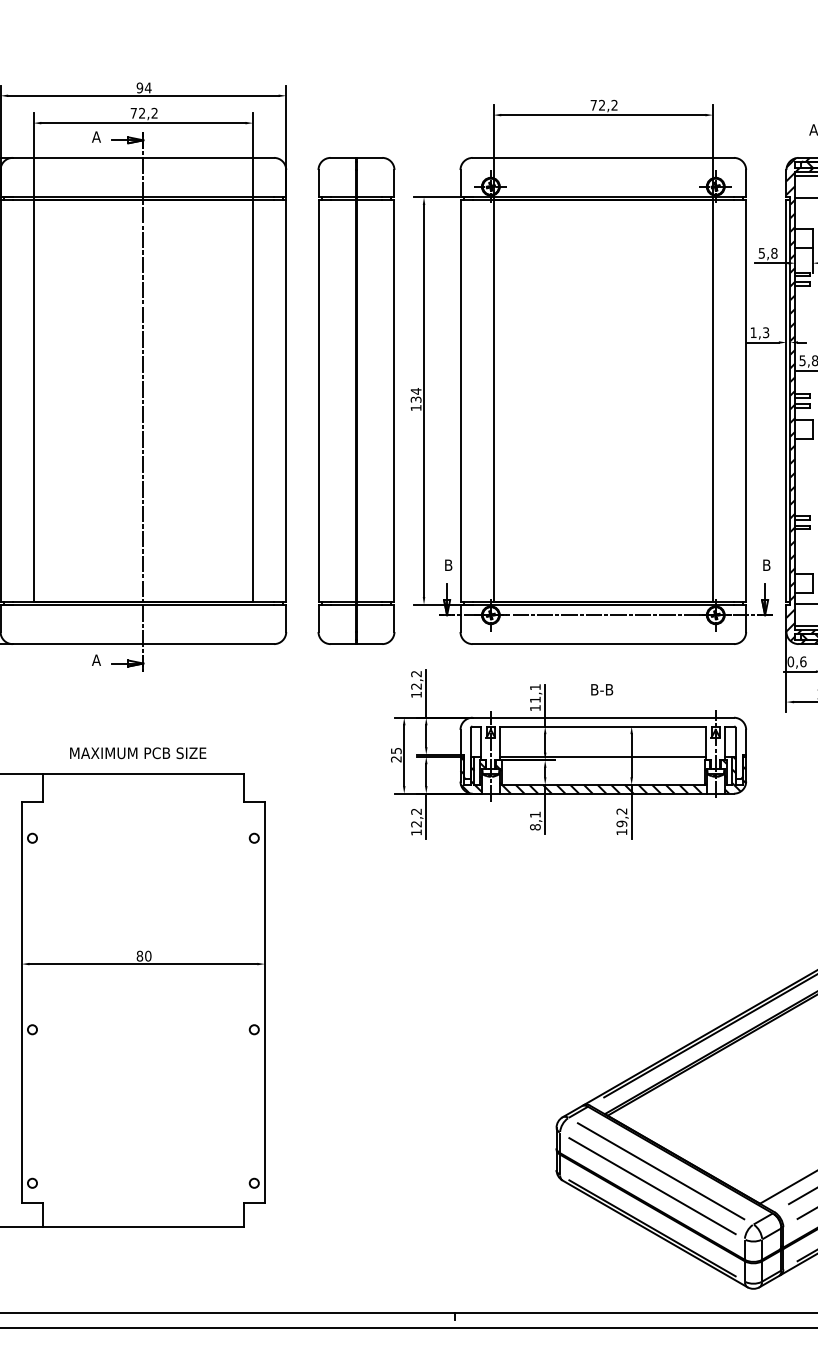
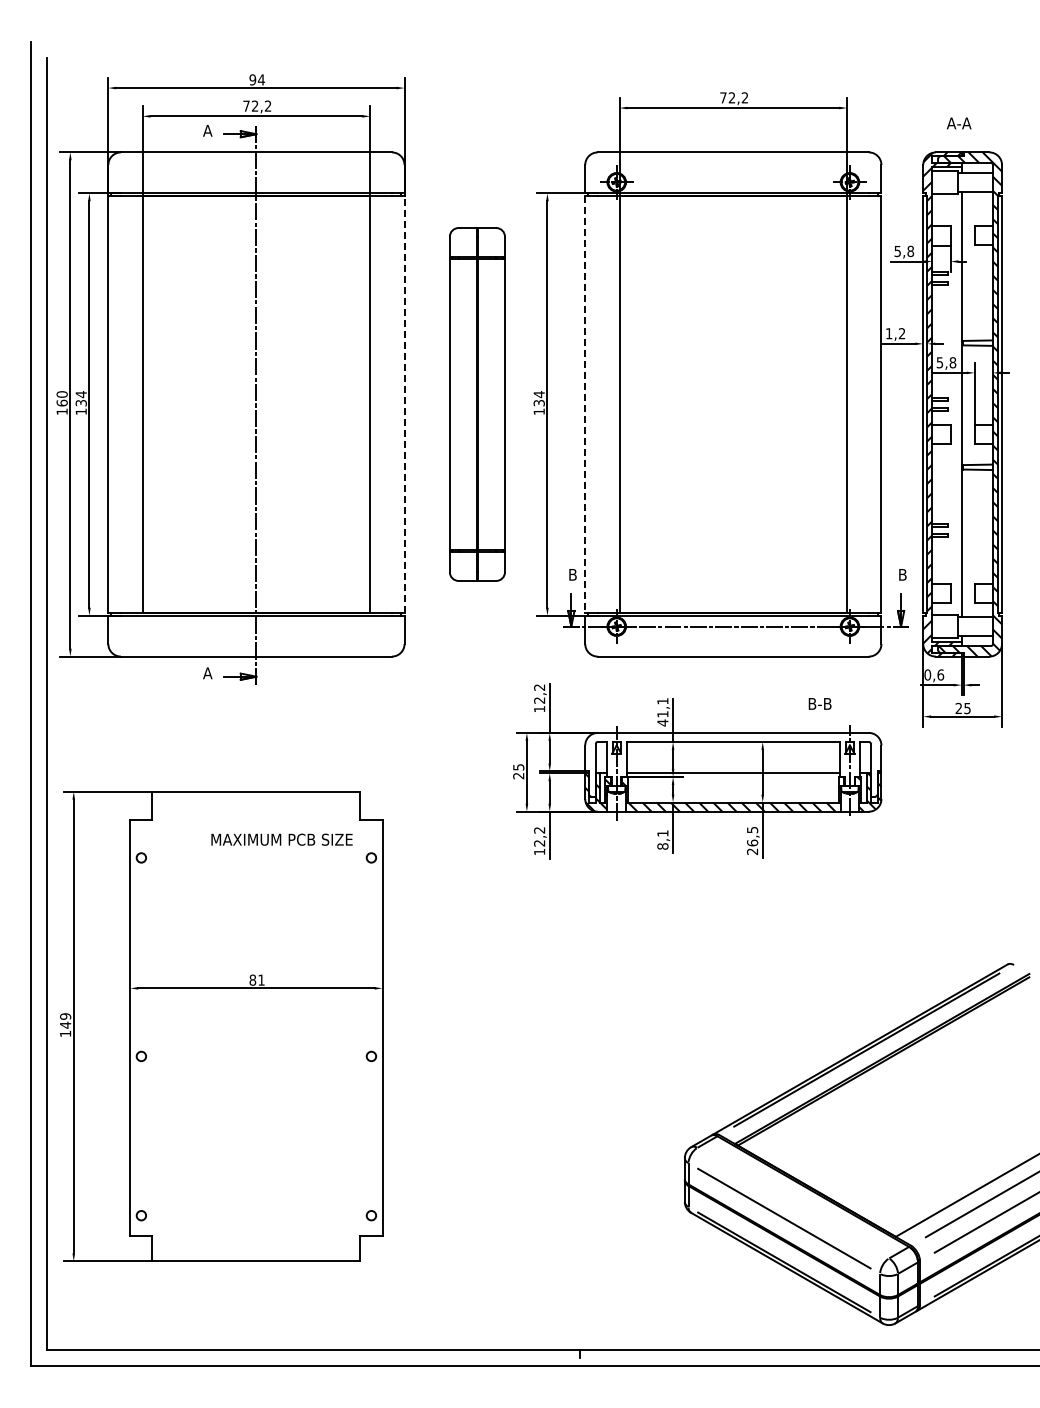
text: (766, 333) -> (902, 334), 1,3 -> 1,2
line: (286, 401) -> (404, 404), solid -> dashed
part: (356, 401) -> (477, 404), size x0.7
line: (460, 401) -> (585, 405), solid -> dashed
text: (601, 689) -> (819, 703), moved
text: (535, 707) -> (662, 722), 11,1 -> 41,1
text: (137, 753) -> (281, 839), moved
text: (621, 821) -> (752, 840), 19,2 -> 26,5
text: (148, 955) -> (261, 979), 80 -> 81
line: (661, 1170) -> (793, 1202), removed

